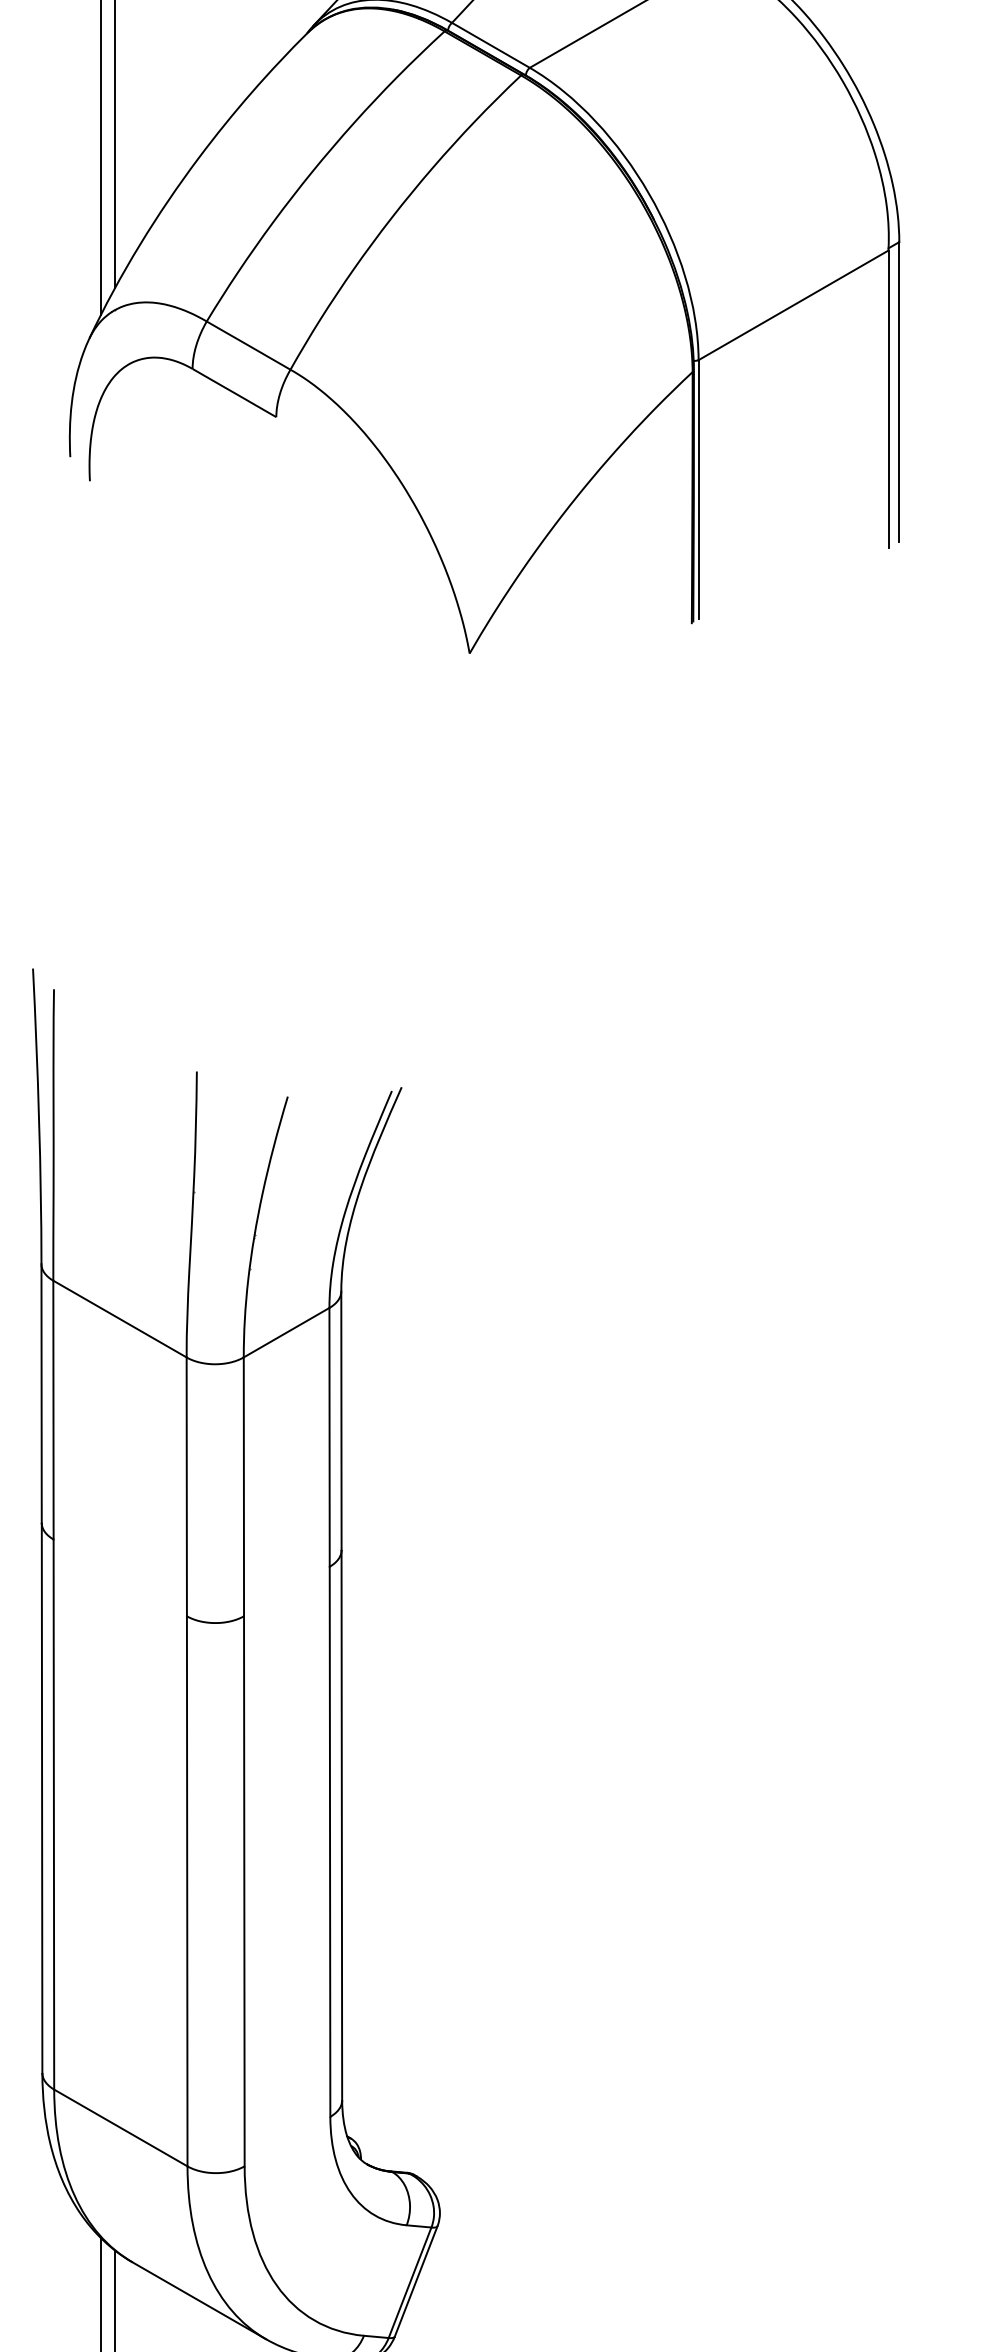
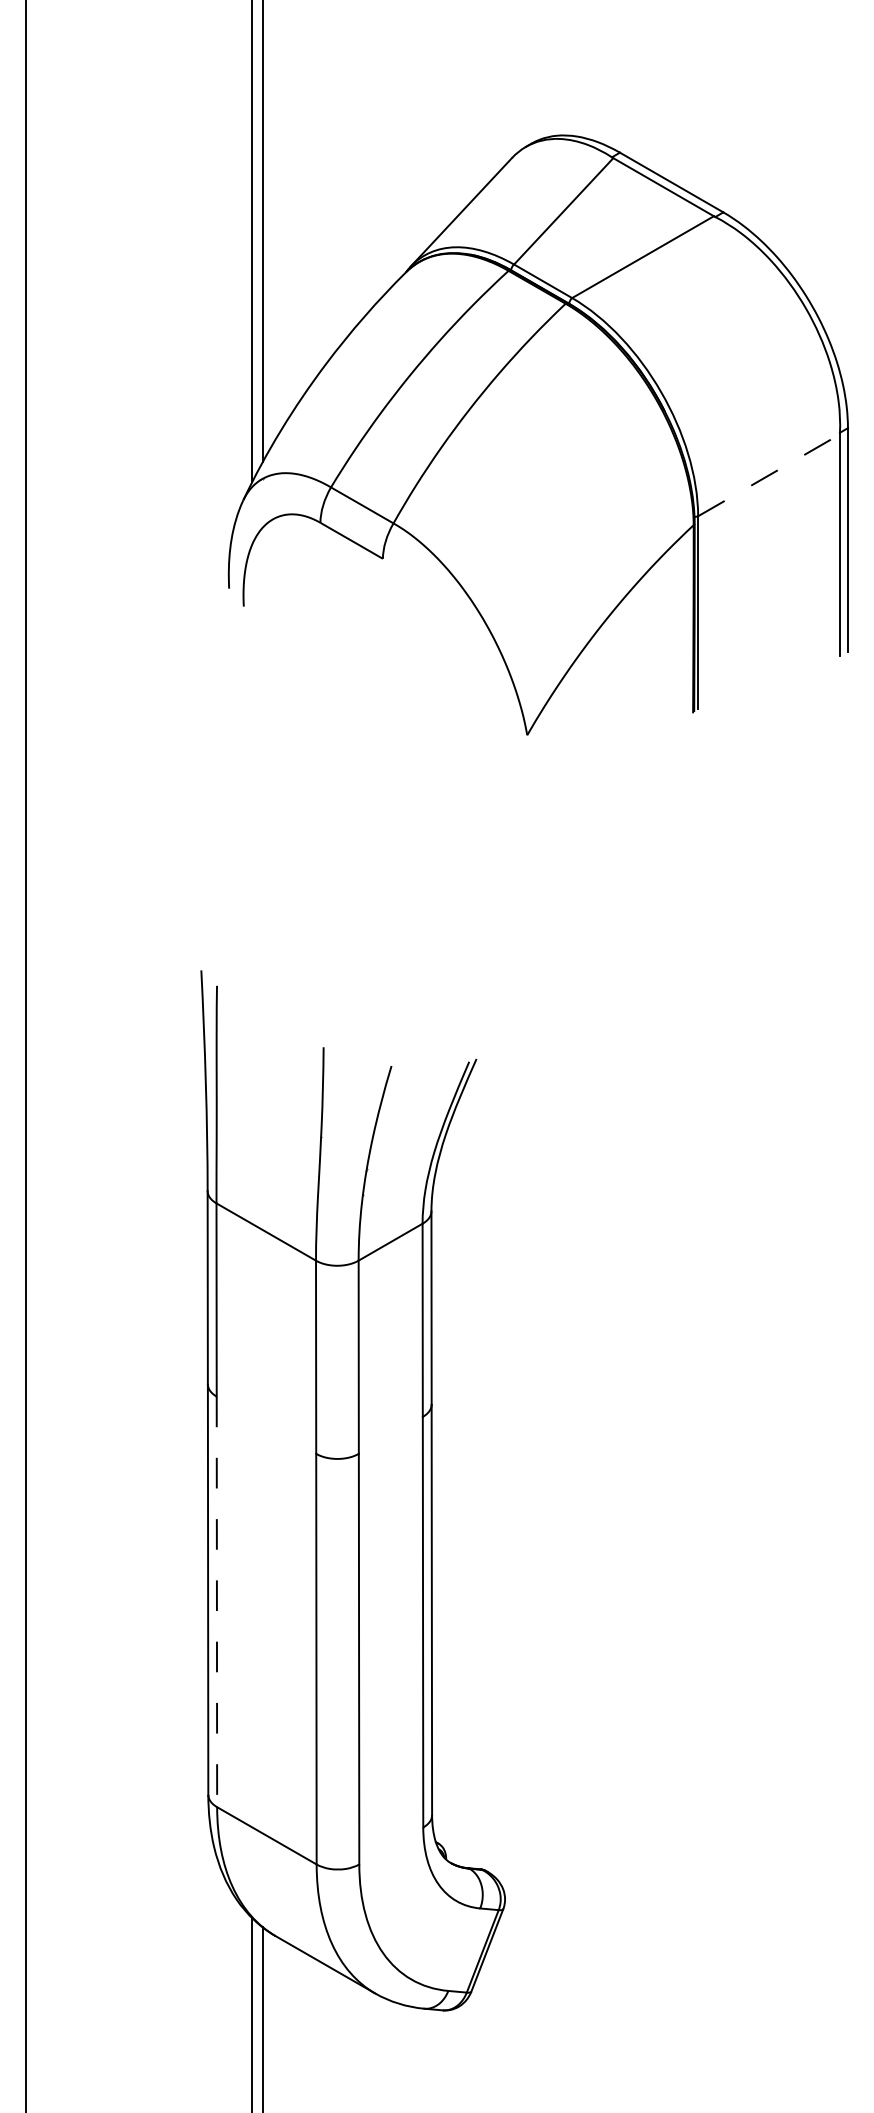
line: (794, 305) -> (769, 475), solid -> dashed
line: (53, 1815) -> (216, 1602), solid -> dashed

